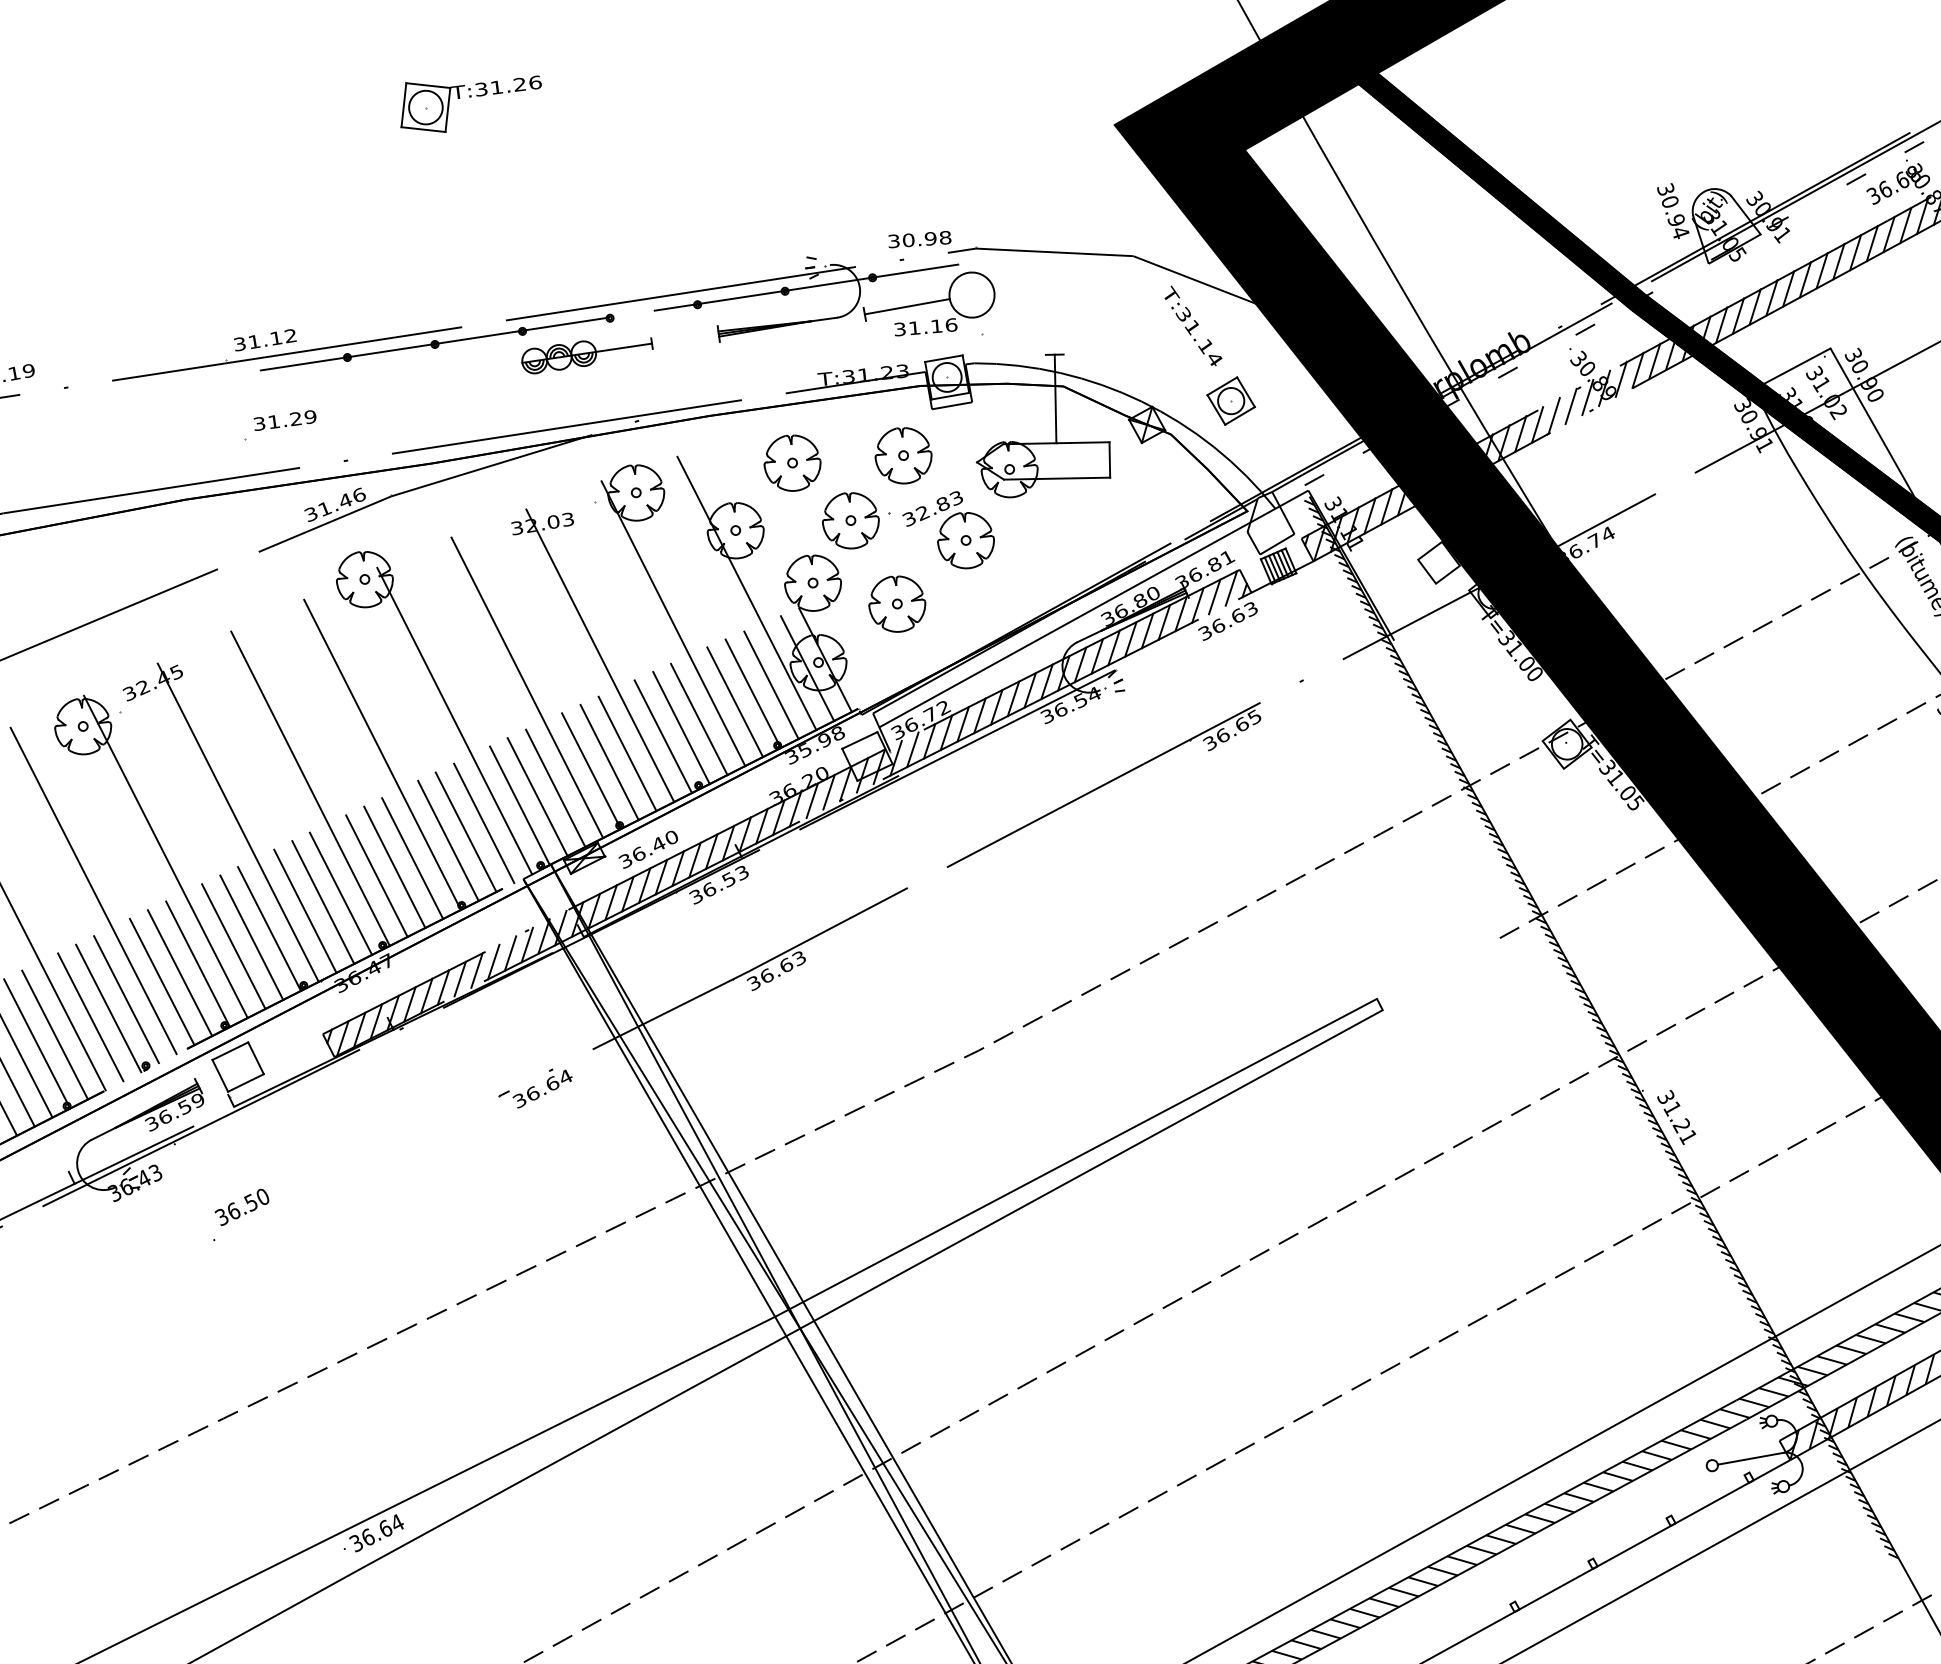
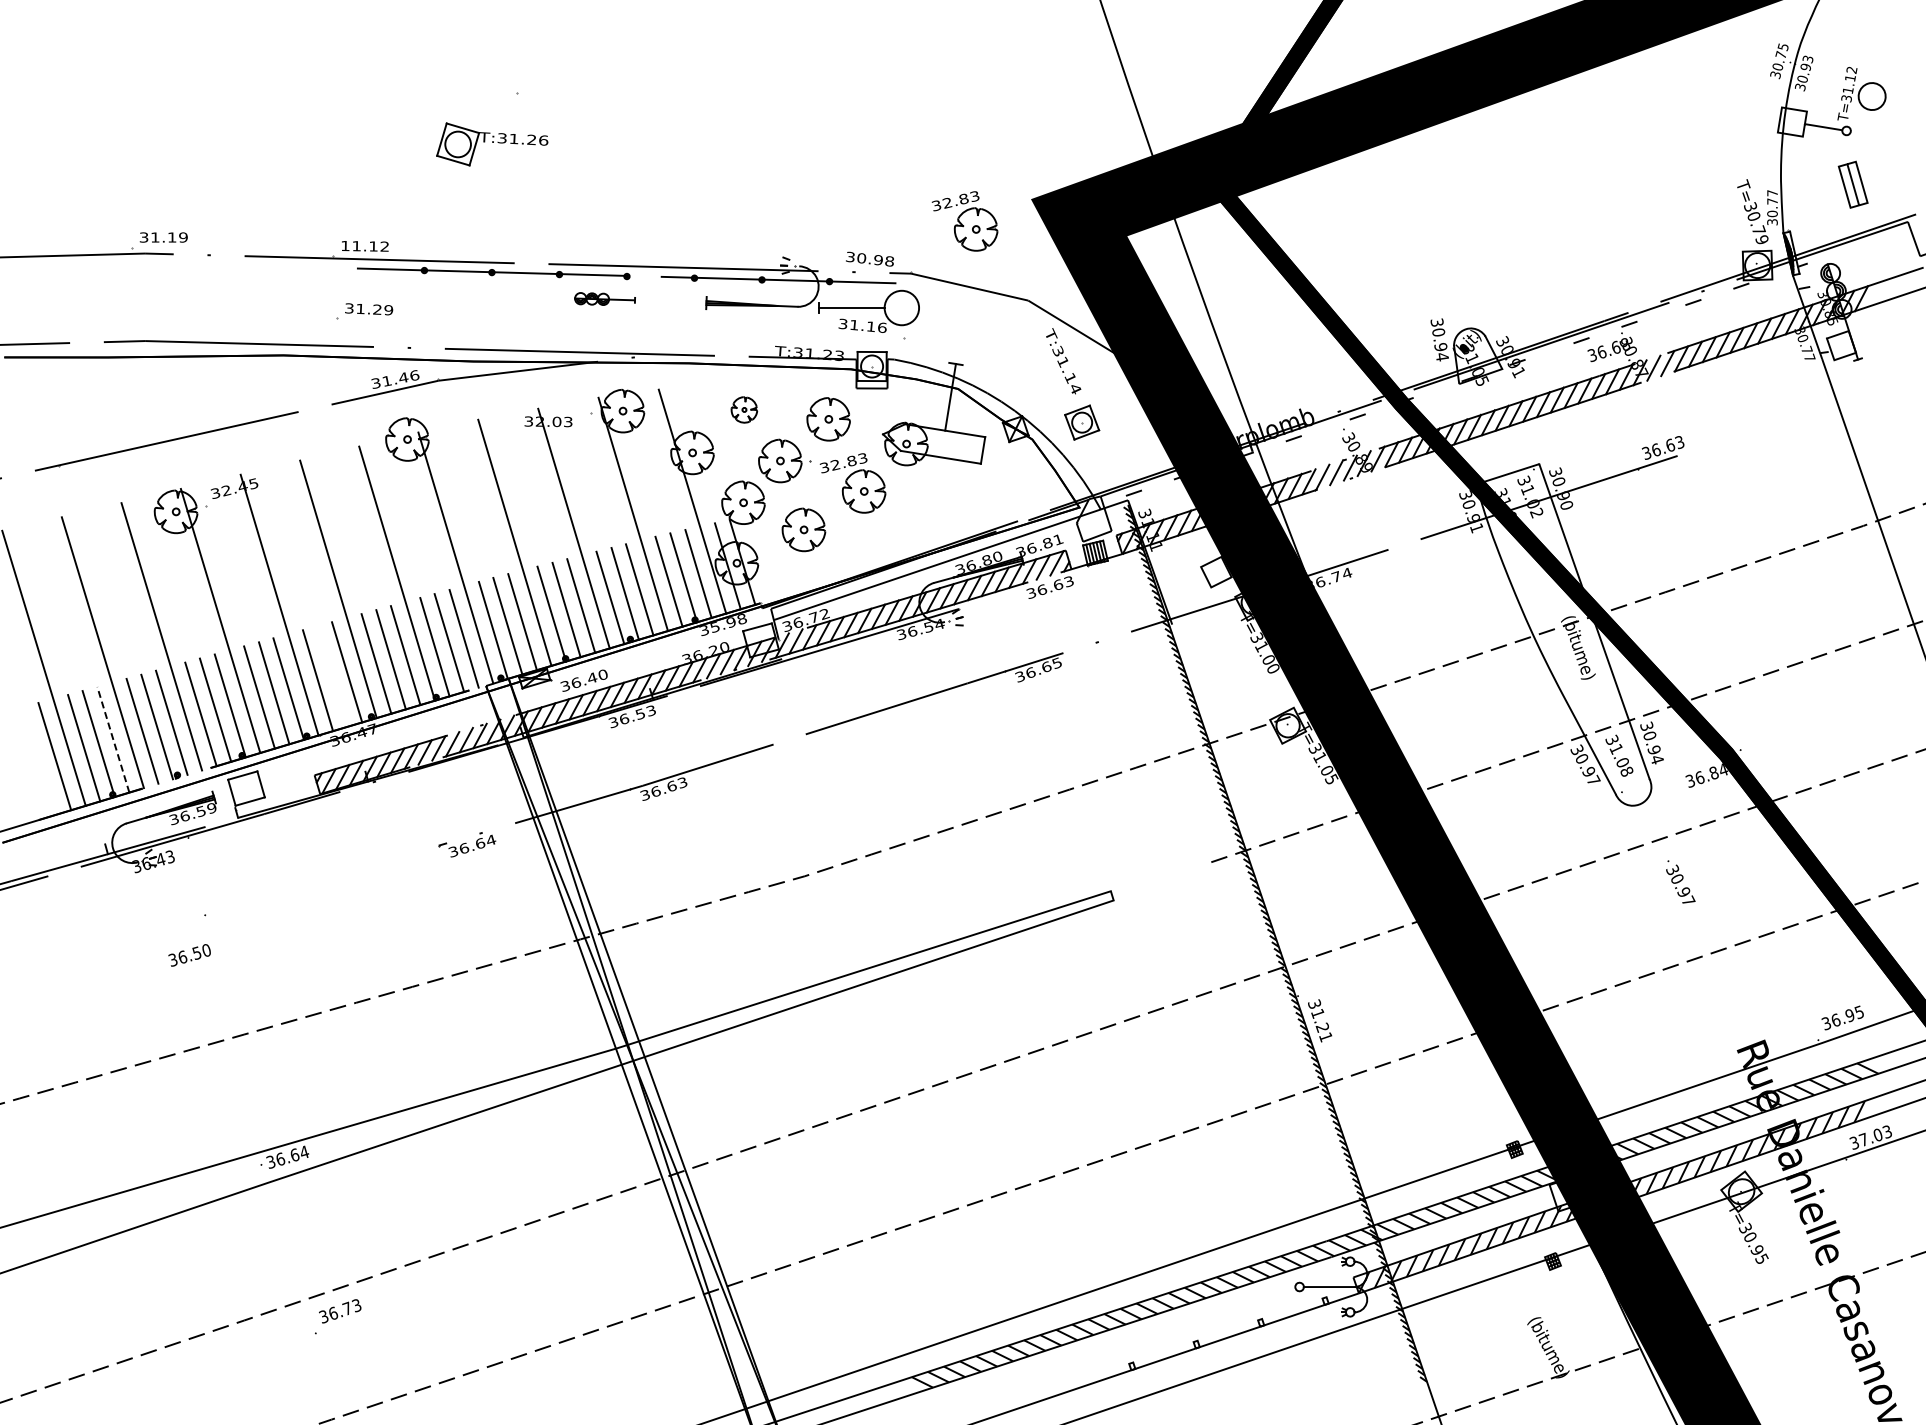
part: (470, 99) -> (492, 144), moved
part: (1032, 168) -> (964, 221), added
text: (239, 343) -> (345, 245), 31.12 -> 11.12
part: (586, 351) -> (604, 298), size x0.6
part: (792, 462) -> (744, 409), size x0.6
line: (323, 902) -> (332, 676), removed
line: (55, 1034) -> (113, 739), solid -> dashed
text: (242, 1207) -> (189, 955), moved

